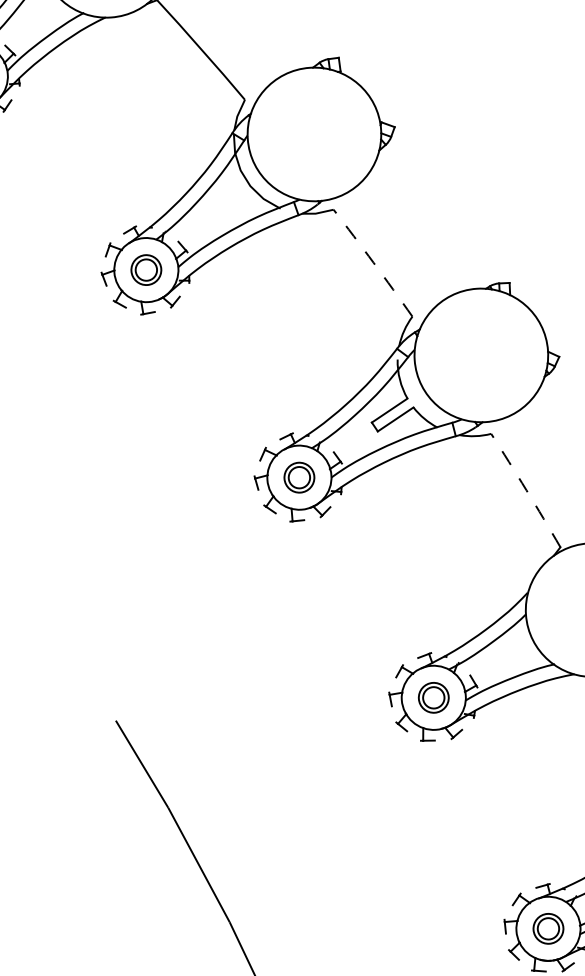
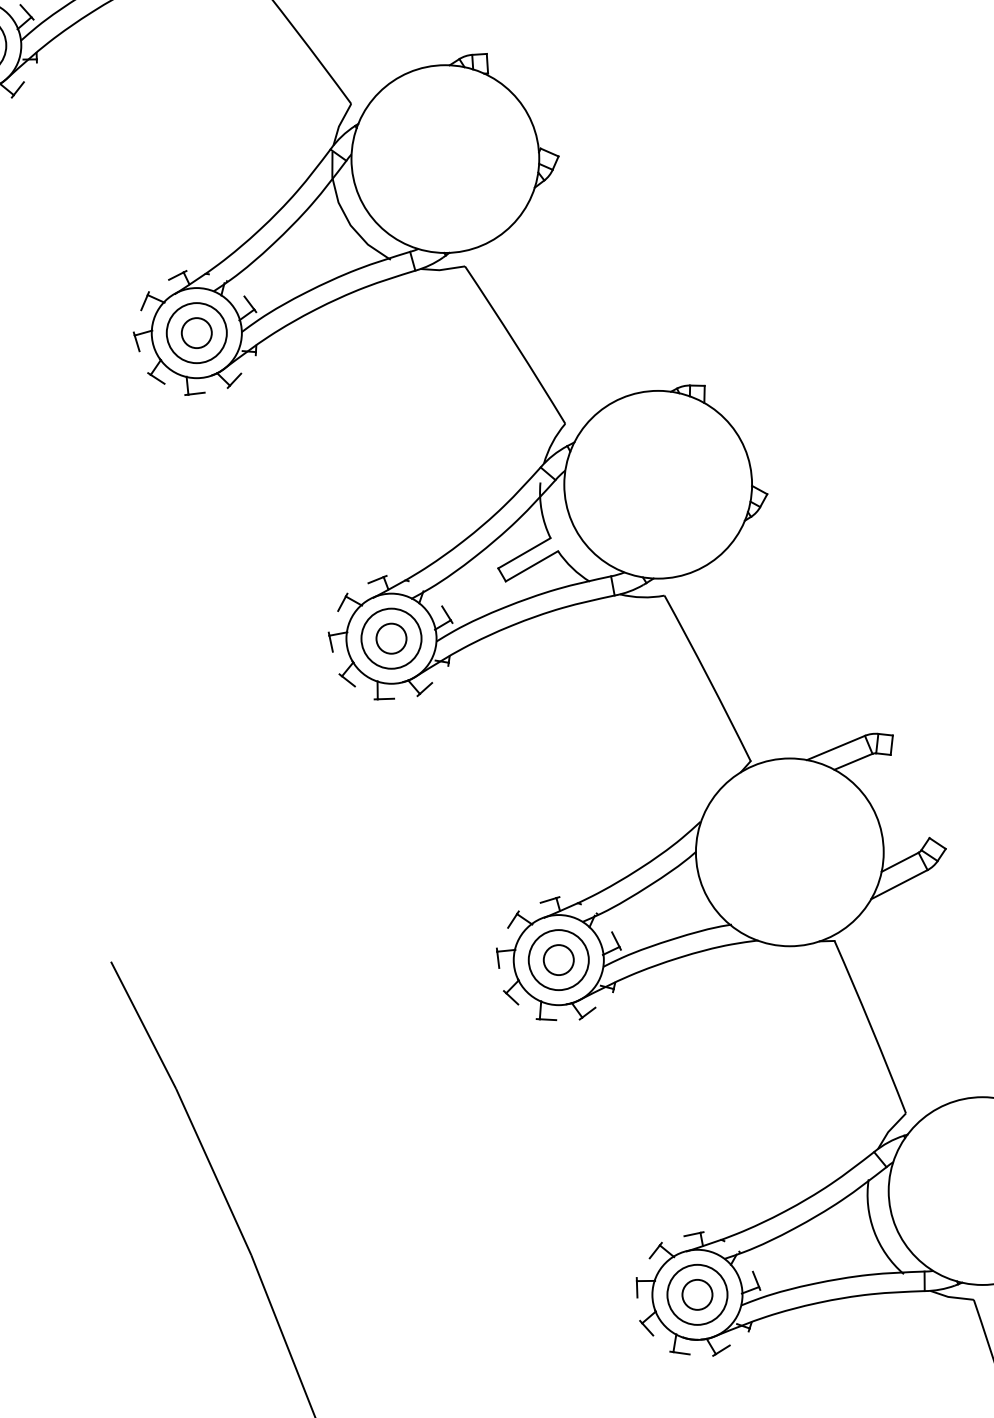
arc: (373, 262) -> (516, 344), dashed -> solid
circle: (146, 270) -> (196, 333), size x1.43
circle: (299, 477) -> (391, 638), size x1.43
arc: (526, 489) -> (708, 677), dashed -> solid
circle: (433, 698) -> (558, 960), size x1.43
circle: (548, 928) -> (697, 1294), size x1.43

